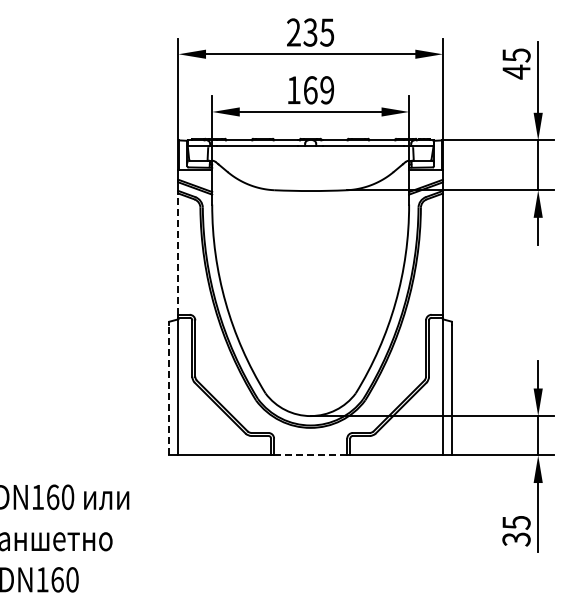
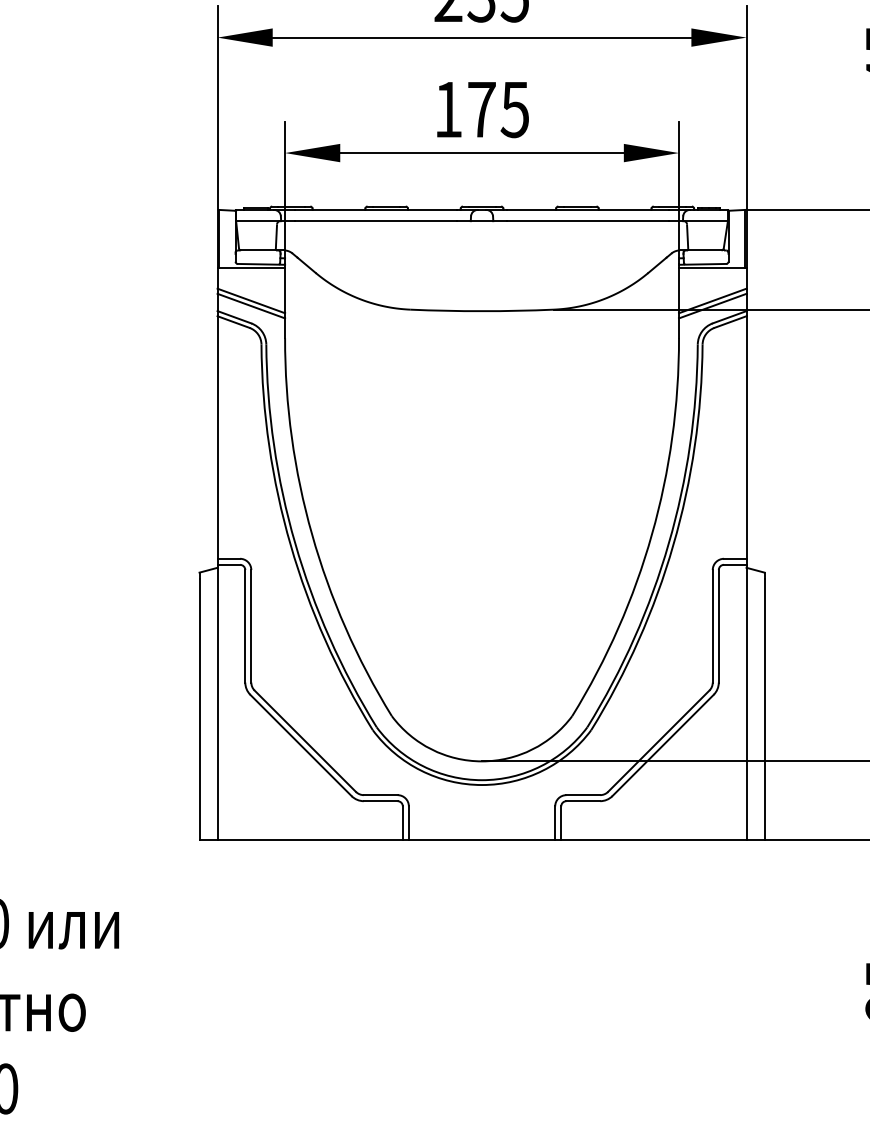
text: (318, 90) -> (497, 110), 169 -> 175
line: (178, 254) -> (217, 438), dashed -> solid
line: (169, 389) -> (199, 708), dashed -> solid
line: (310, 455) -> (481, 840), dashed -> solid

